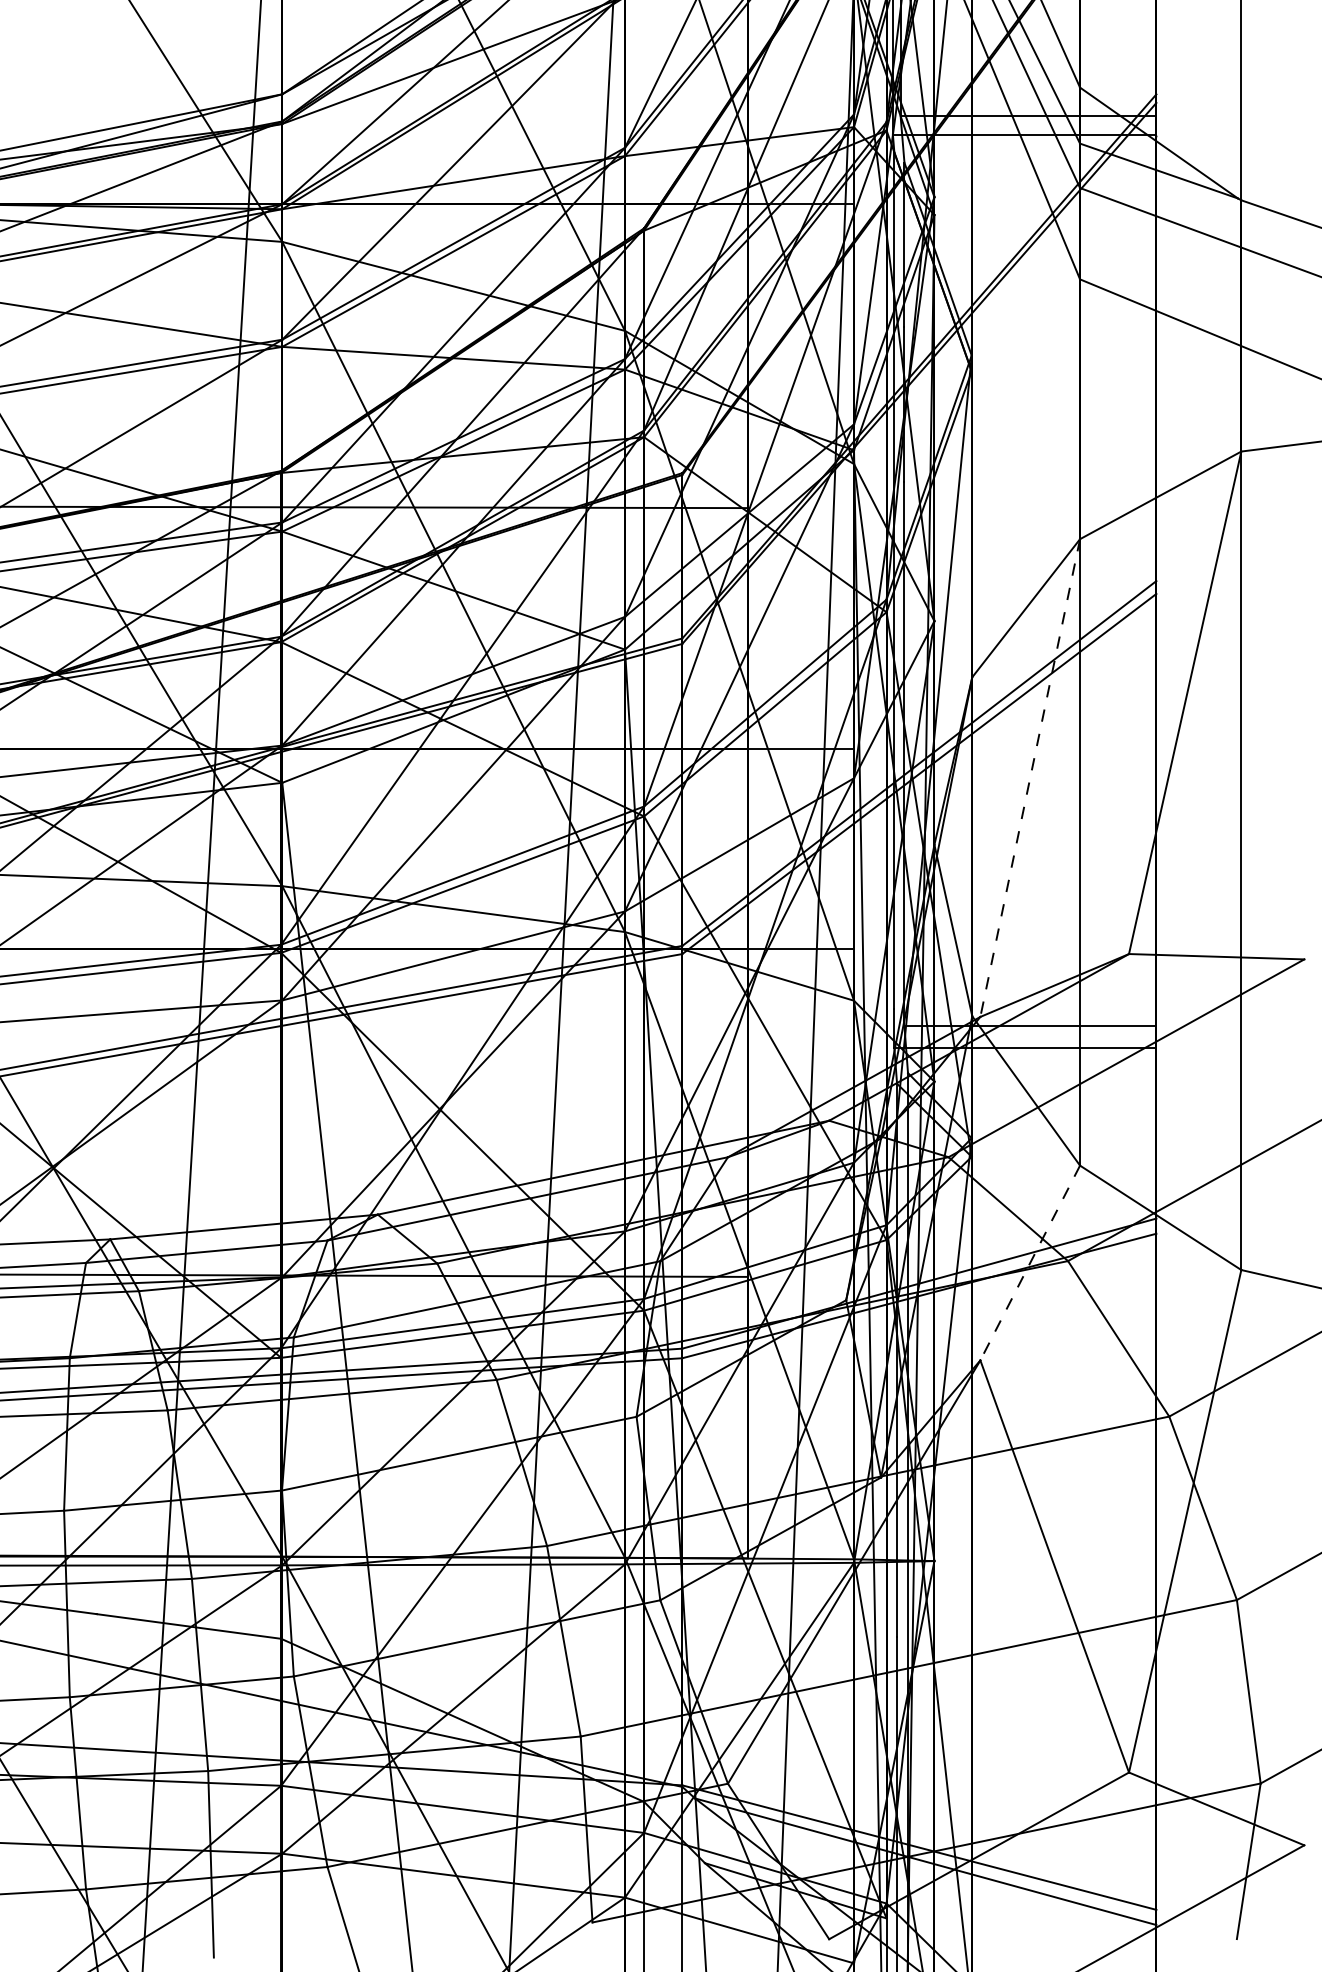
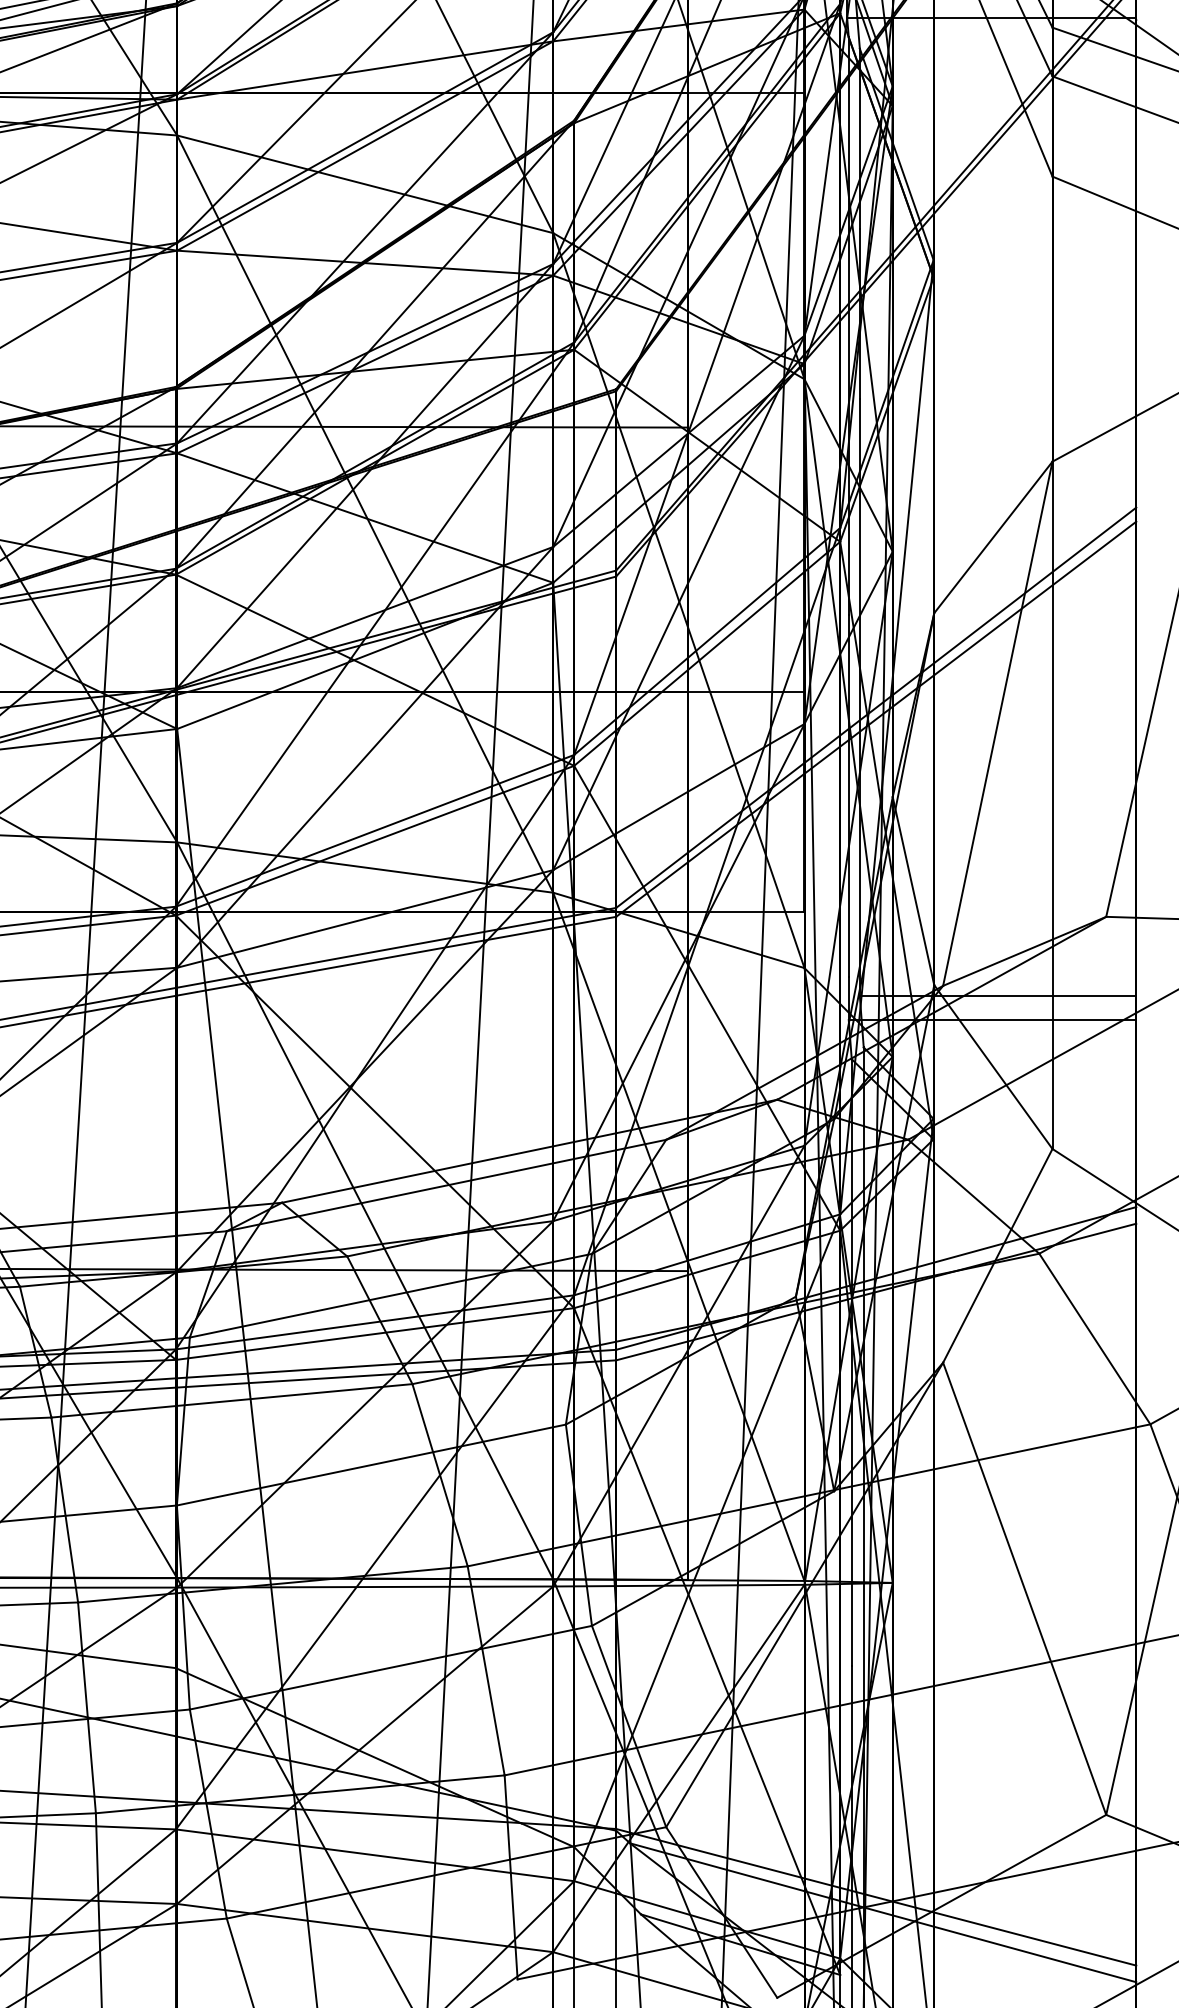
line: (1030, 778) -> (998, 724), dashed -> solid
line: (1029, 1263) -> (997, 1256), dashed -> solid

